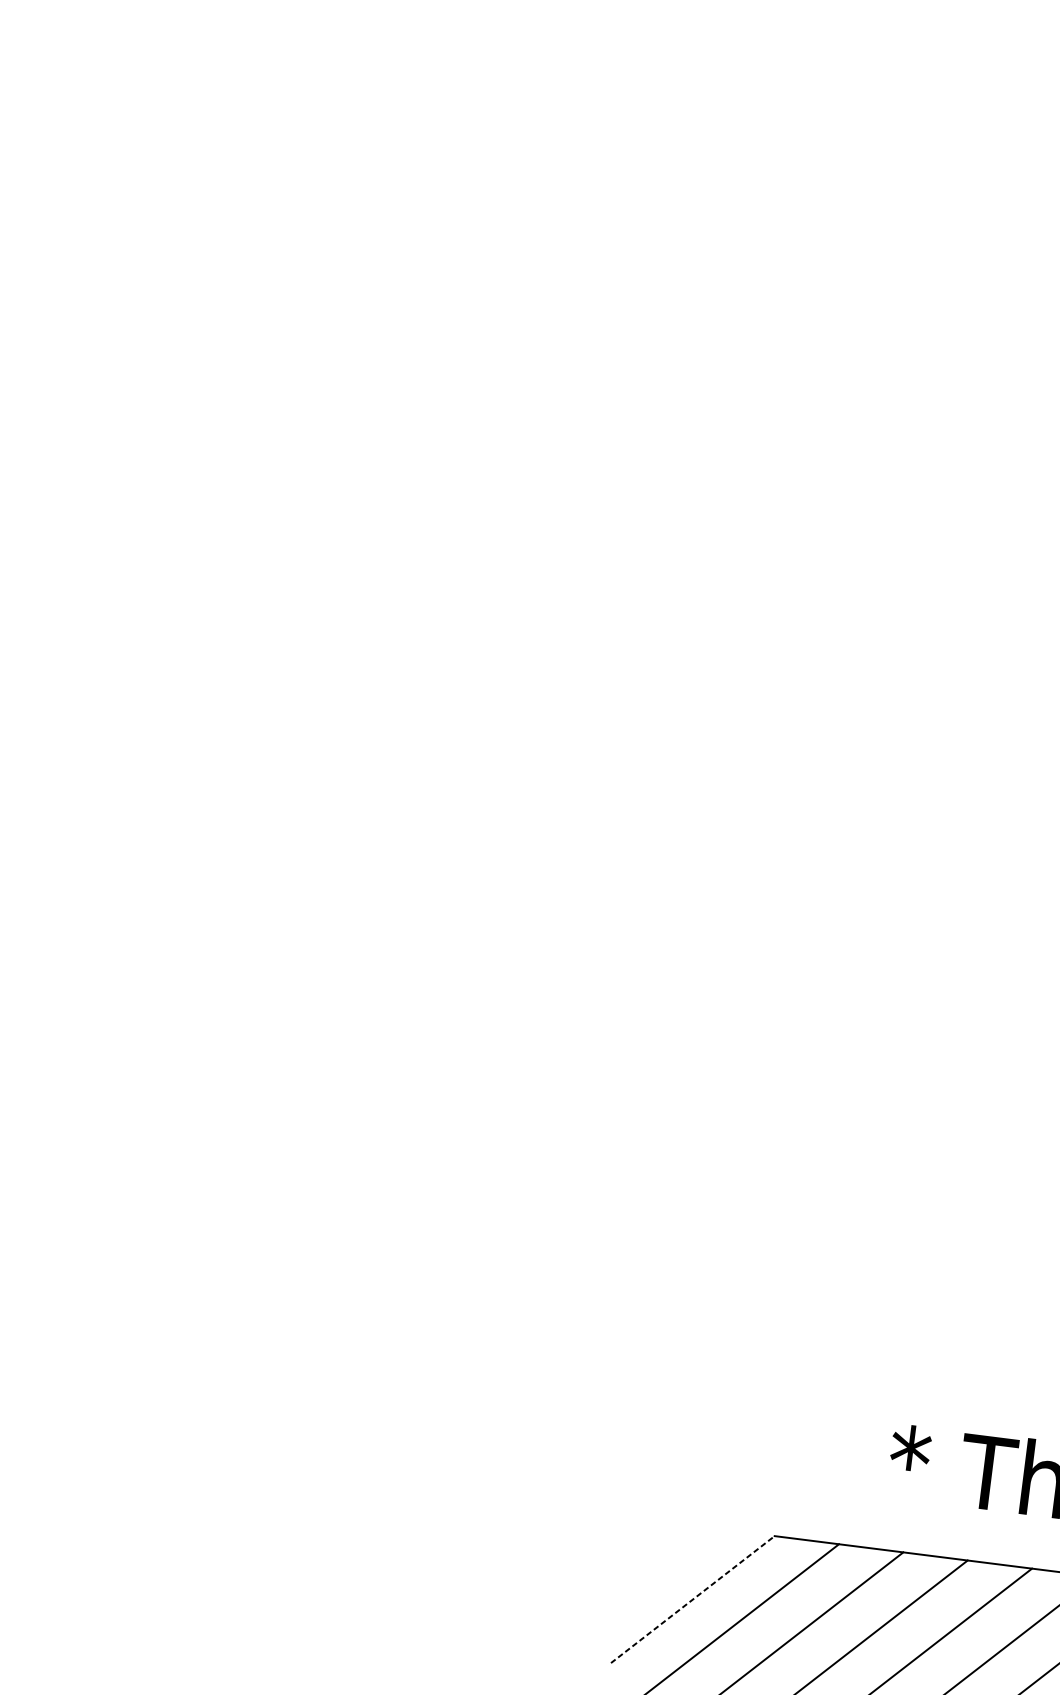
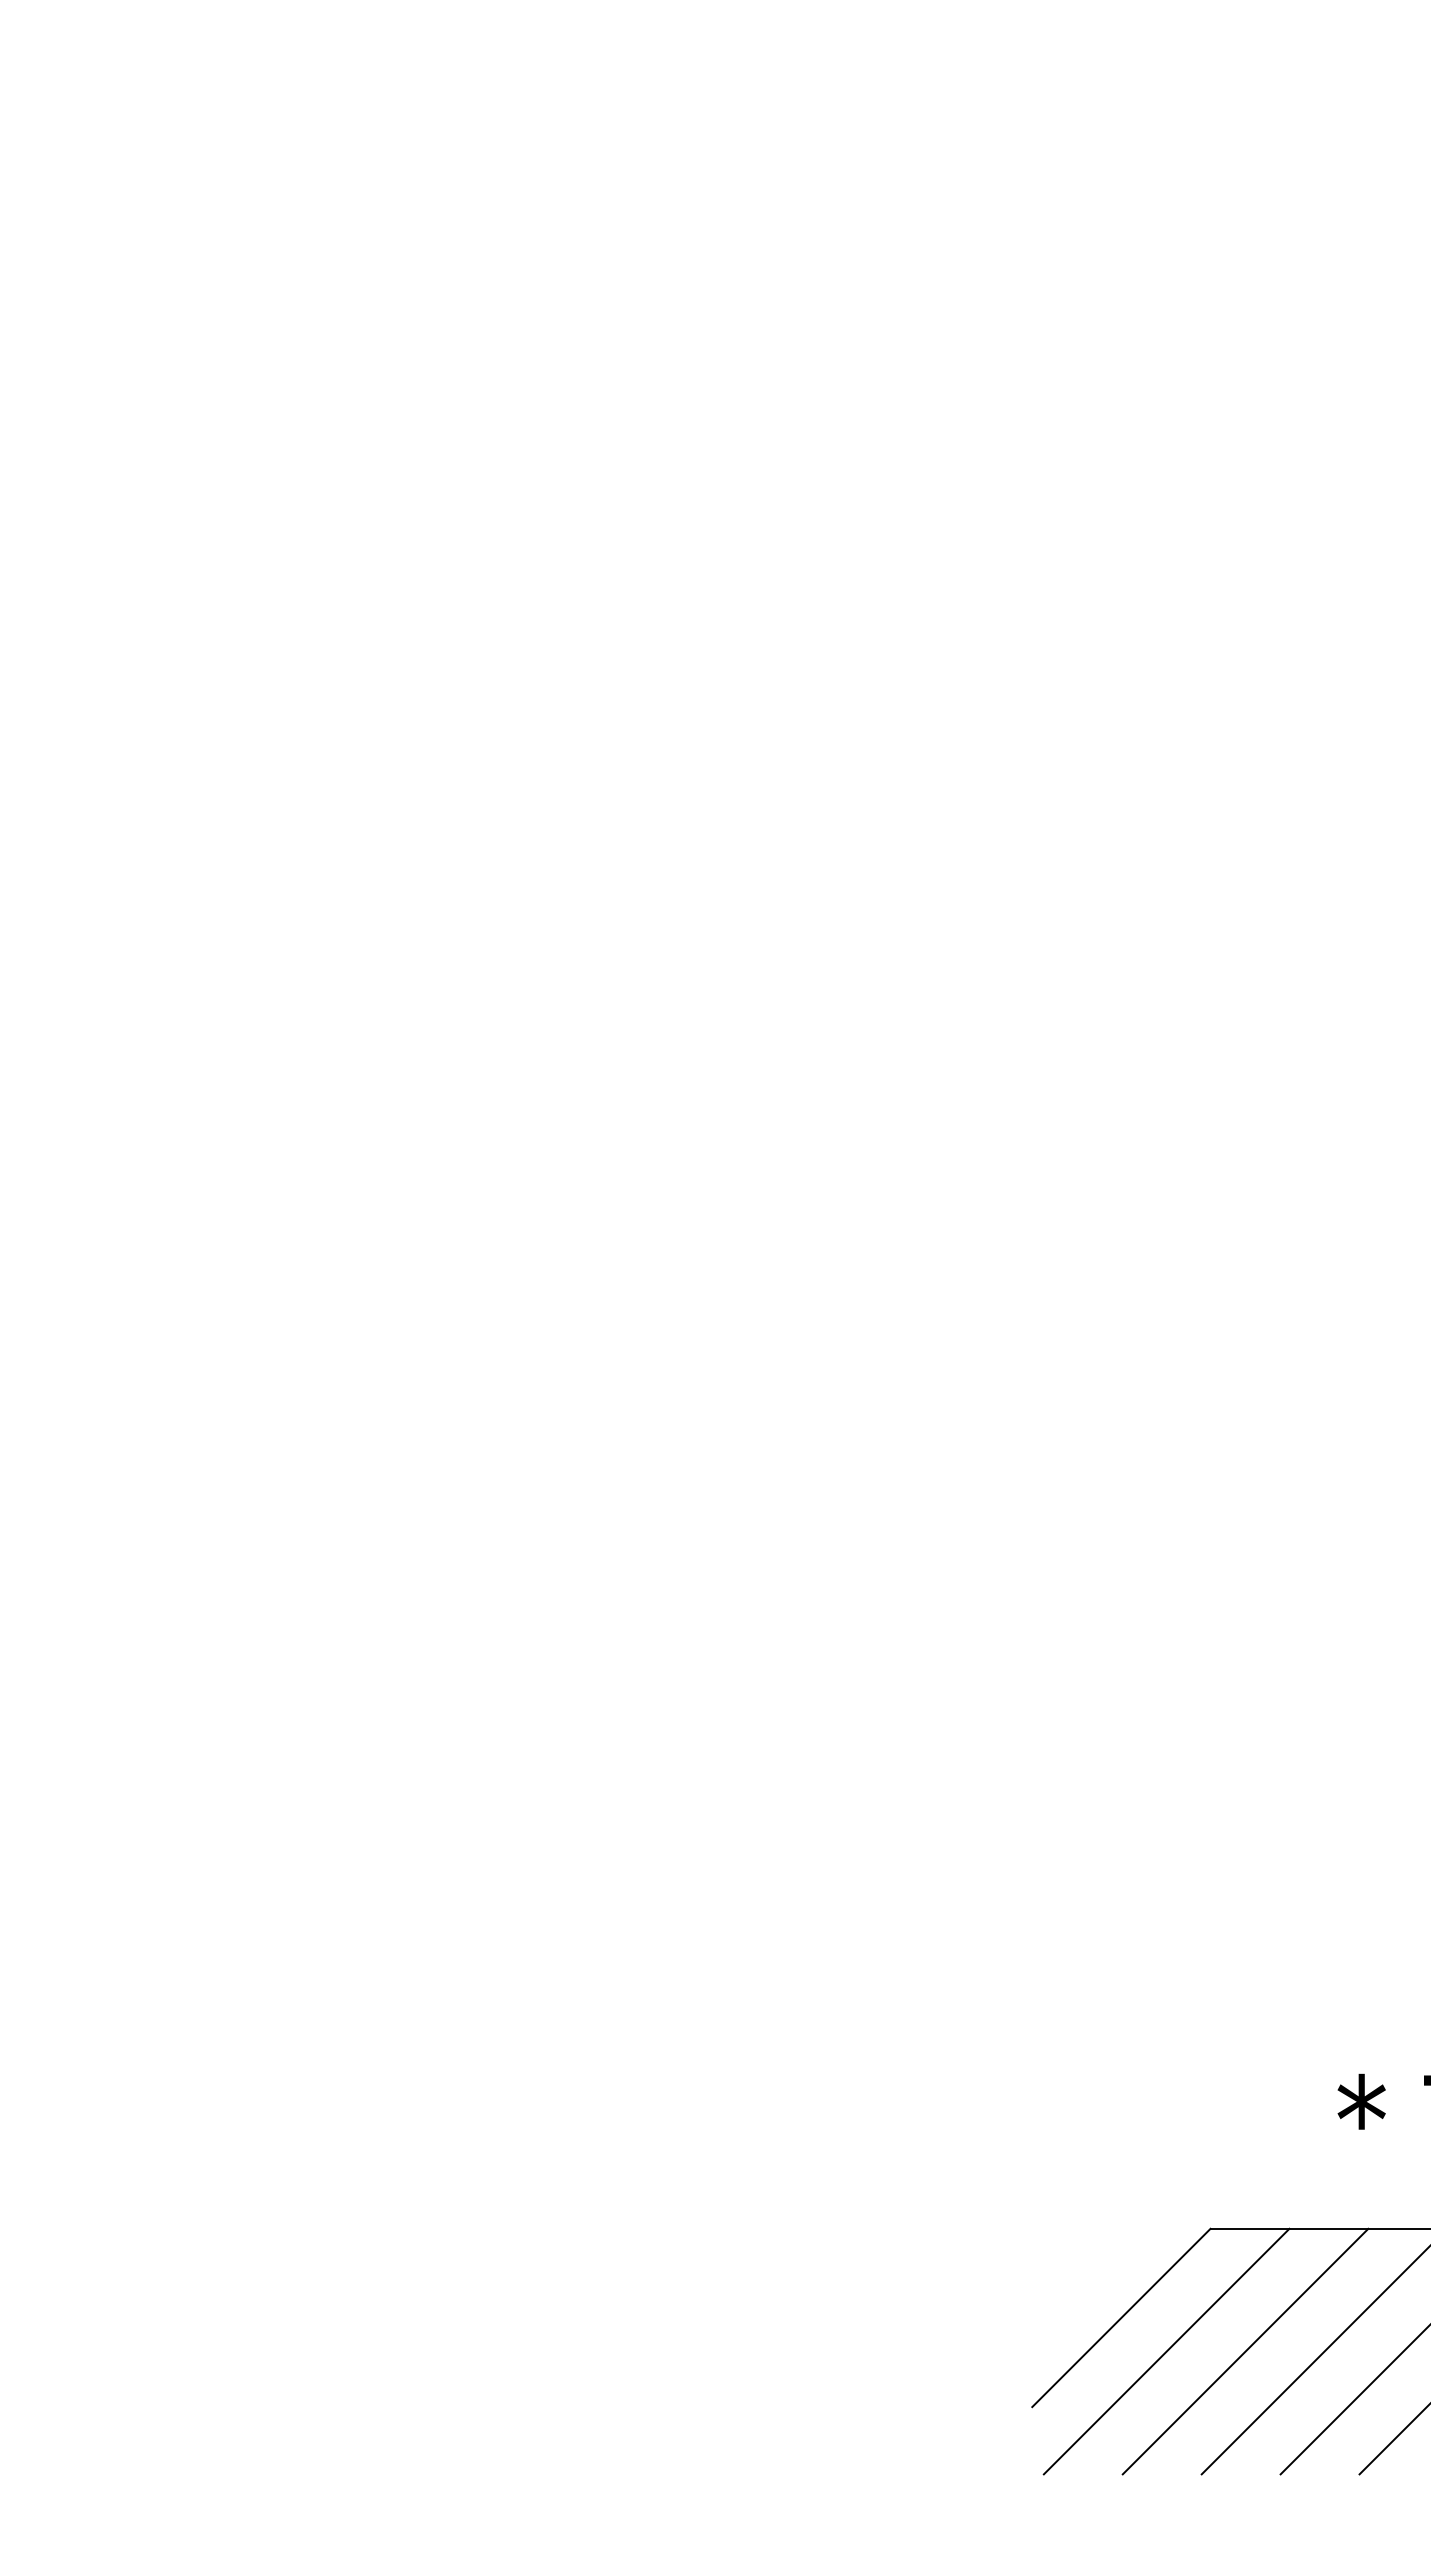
line: (692, 1599) -> (1121, 2317), dashed -> solid

